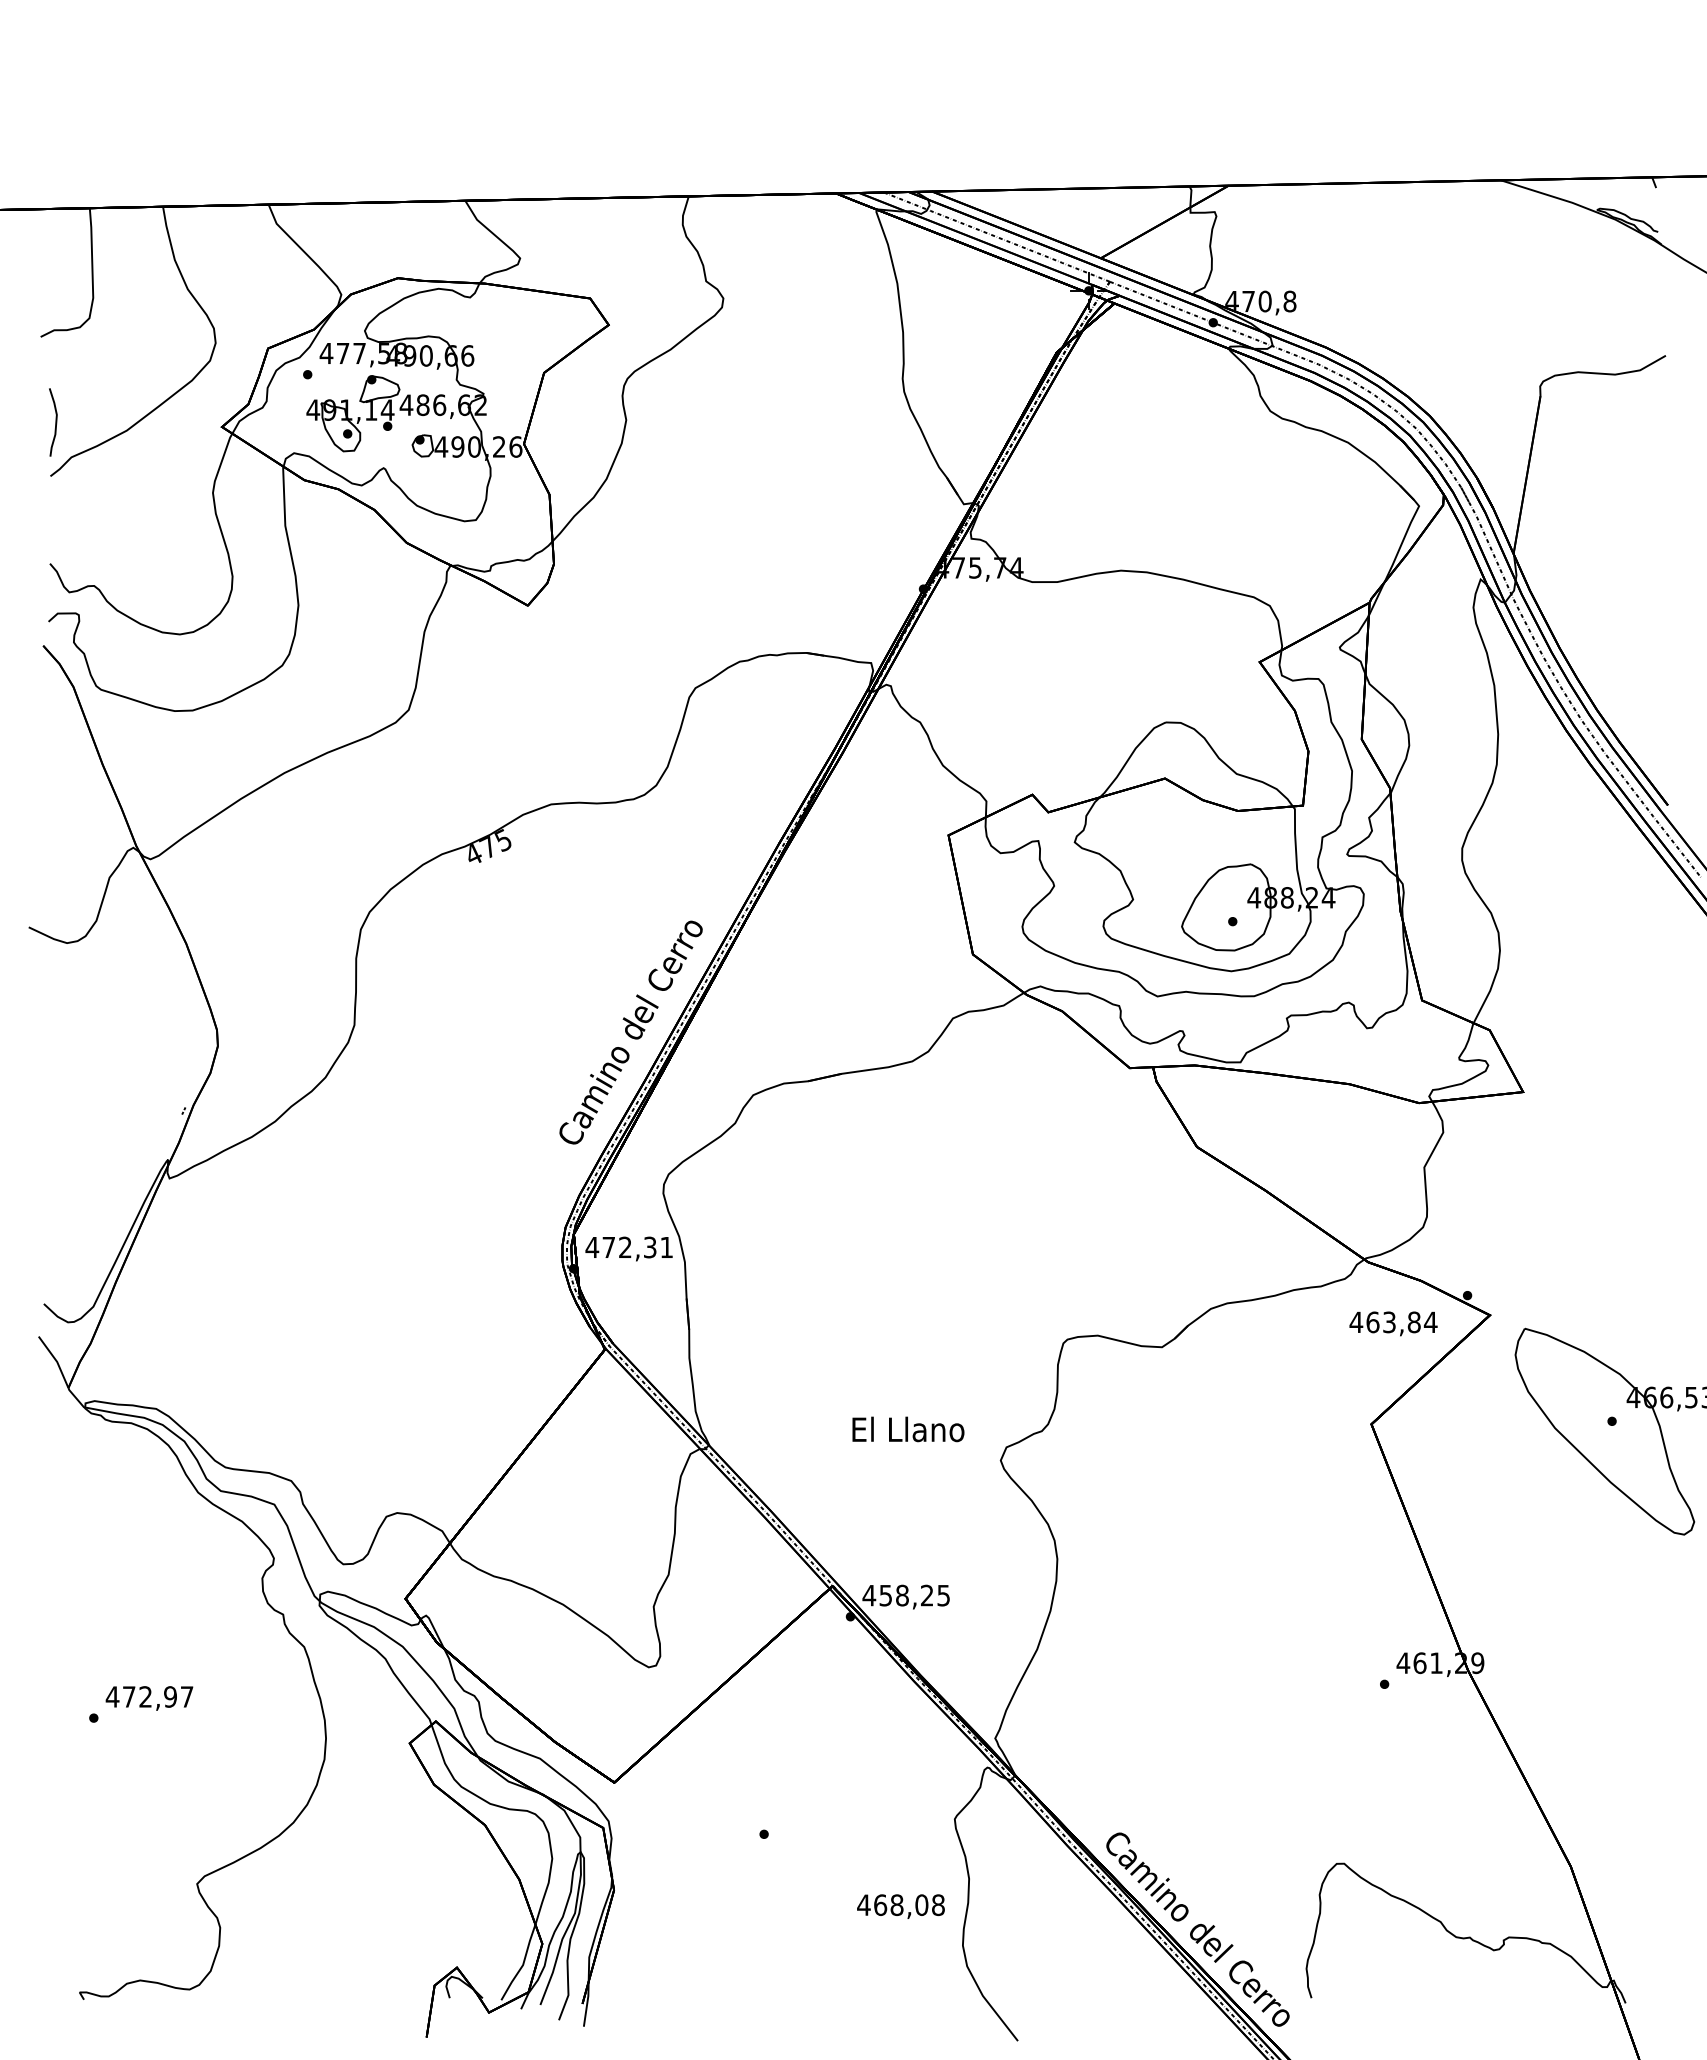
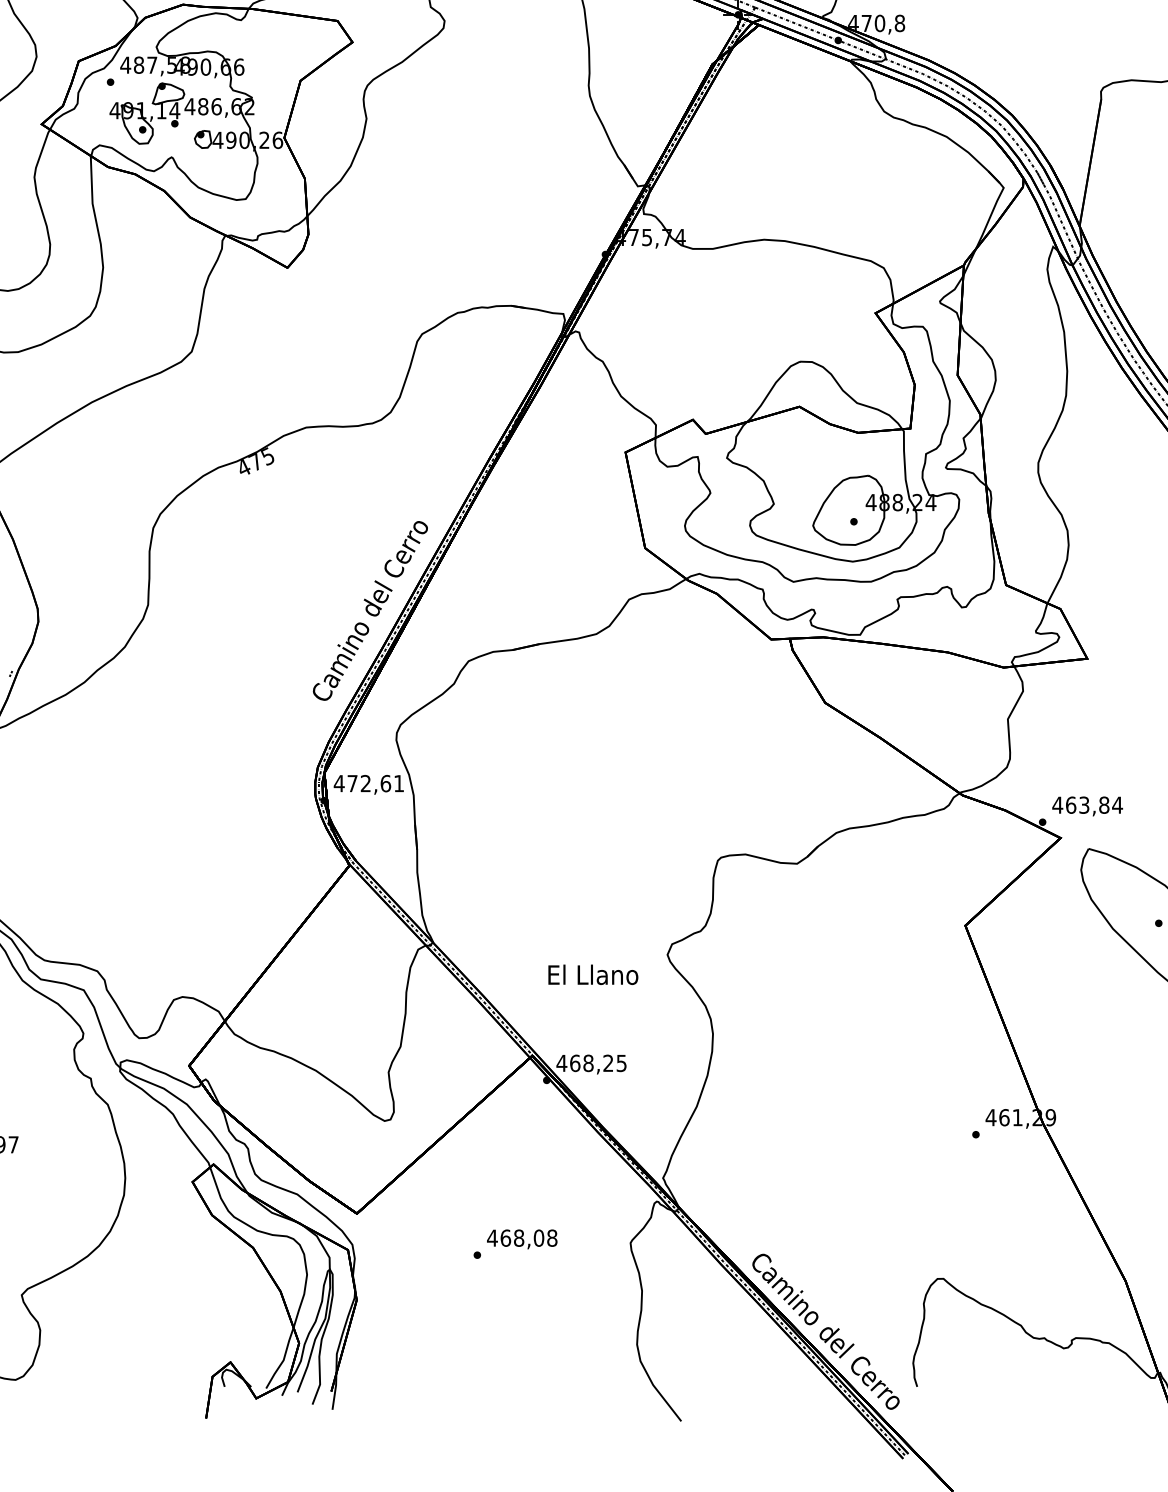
text: (342, 353) -> (138, 65), 477,58 -> 487,58
text: (649, 1247) -> (385, 783), 472,31 -> 472,61
text: (1393, 1323) -> (1087, 806), moved
text: (908, 1429) -> (593, 974), moved
text: (885, 1595) -> (574, 1063), 458,25 -> 468,25
text: (900, 1906) -> (521, 1239), moved

